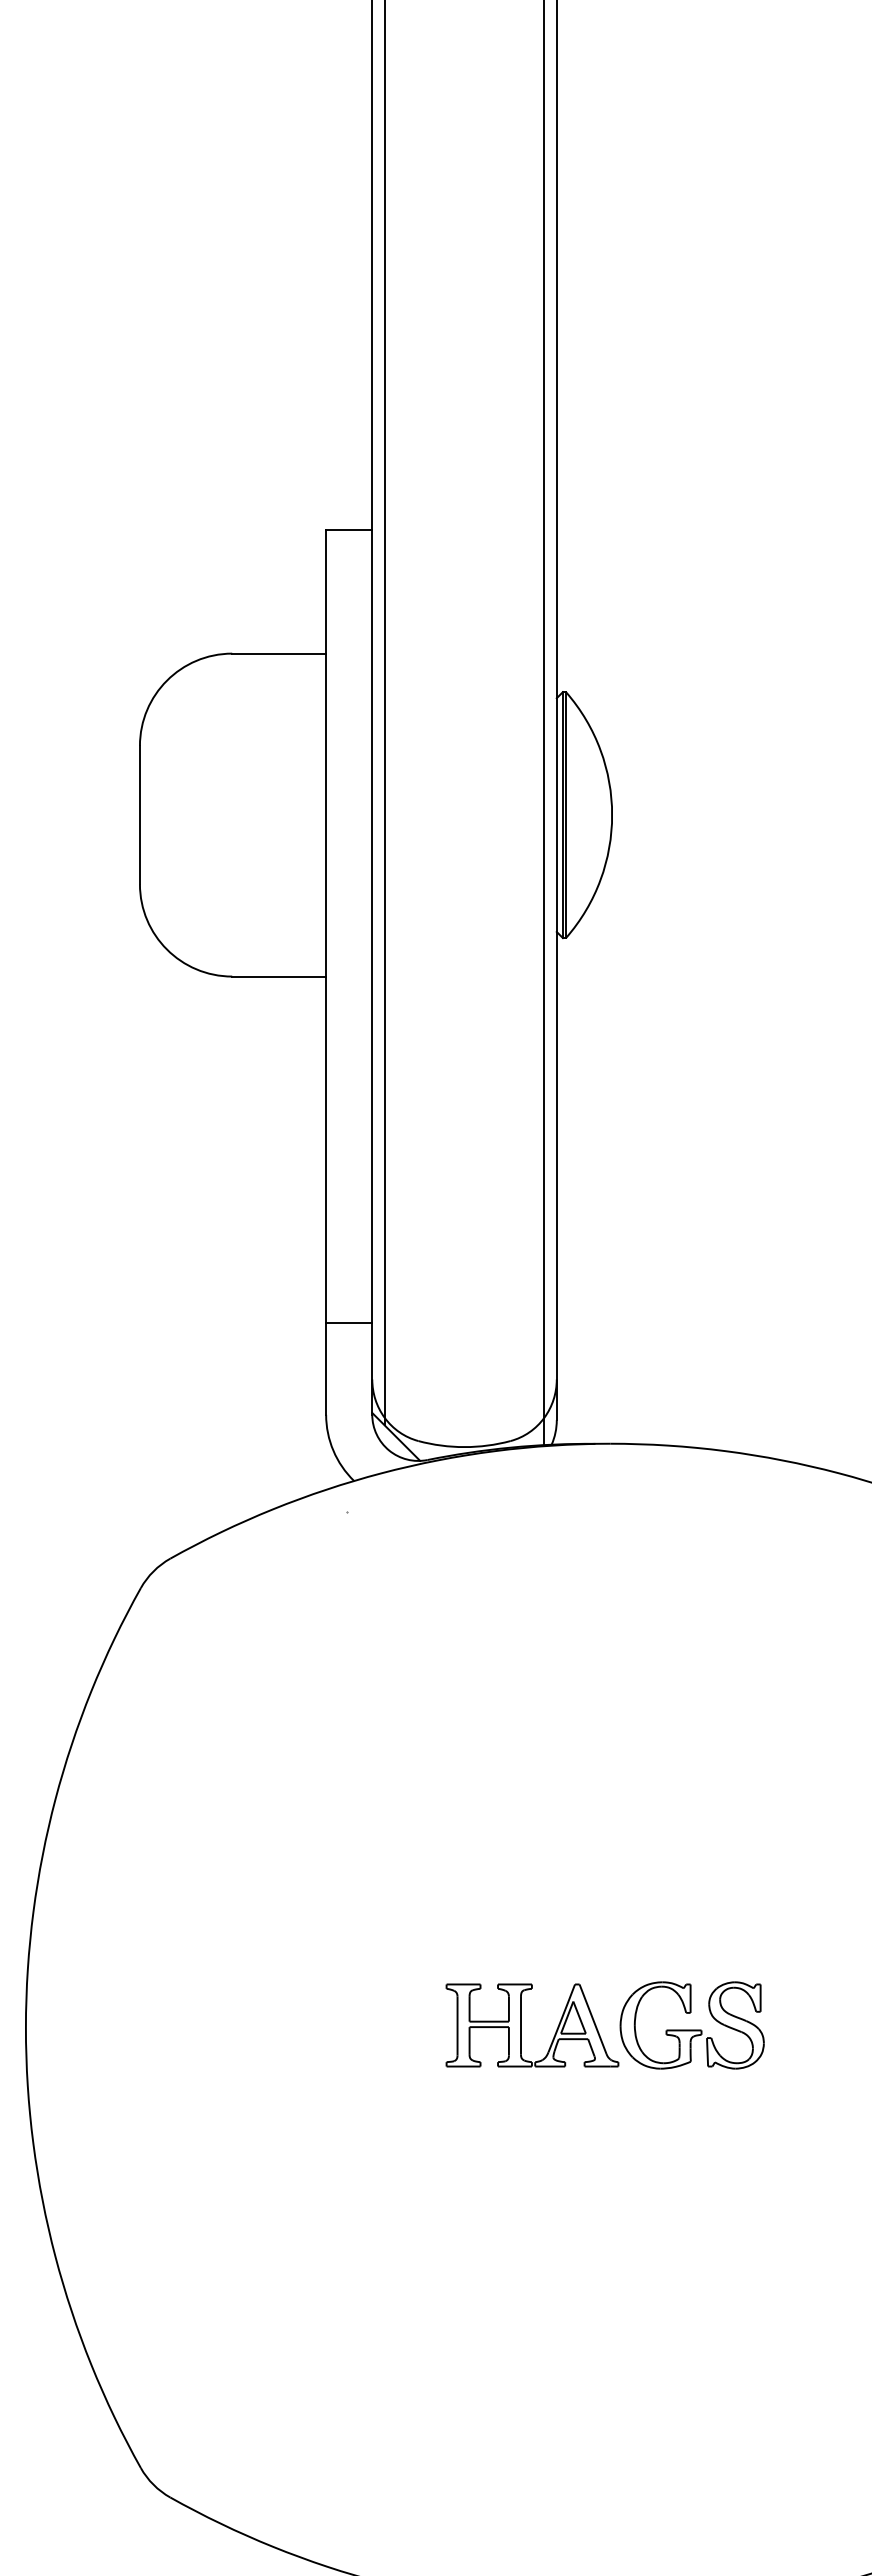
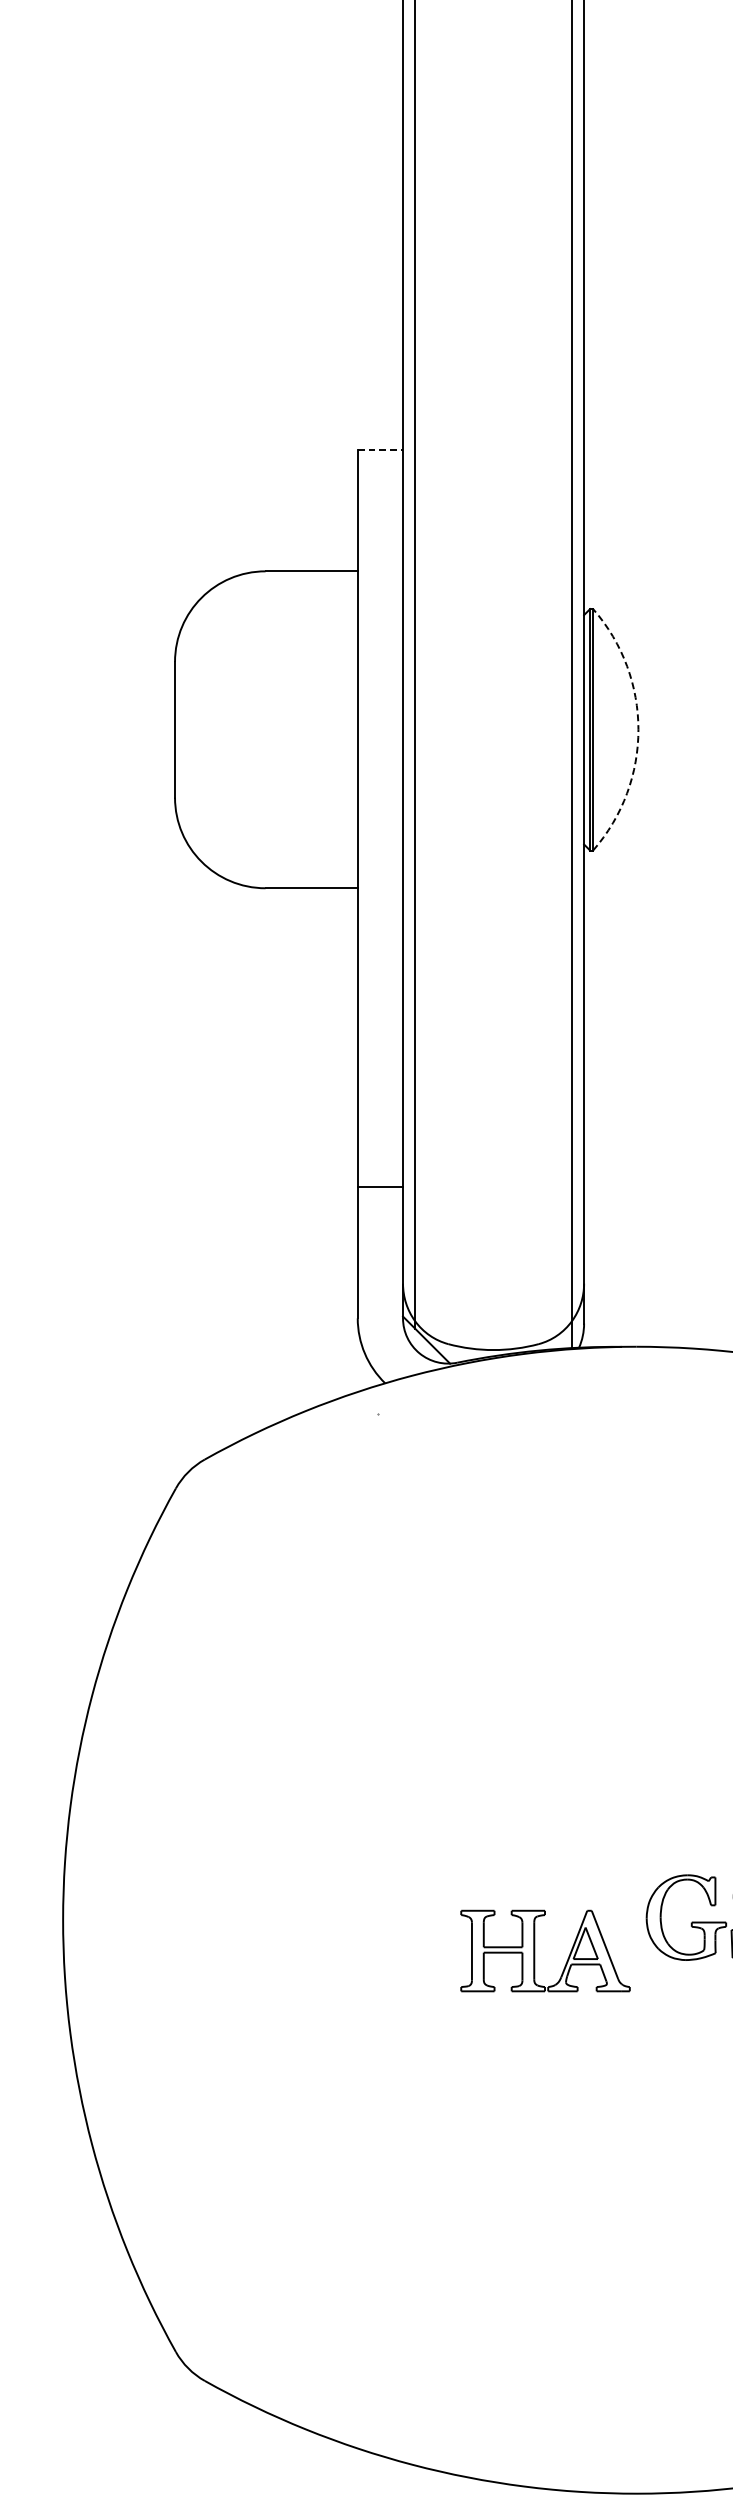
line: (349, 529) -> (380, 449), solid -> dashed
arc: (612, 815) -> (638, 730), solid -> dashed
line: (349, 1322) -> (380, 1186), moved
part: (521, 2025) -> (534, 1951), moved

